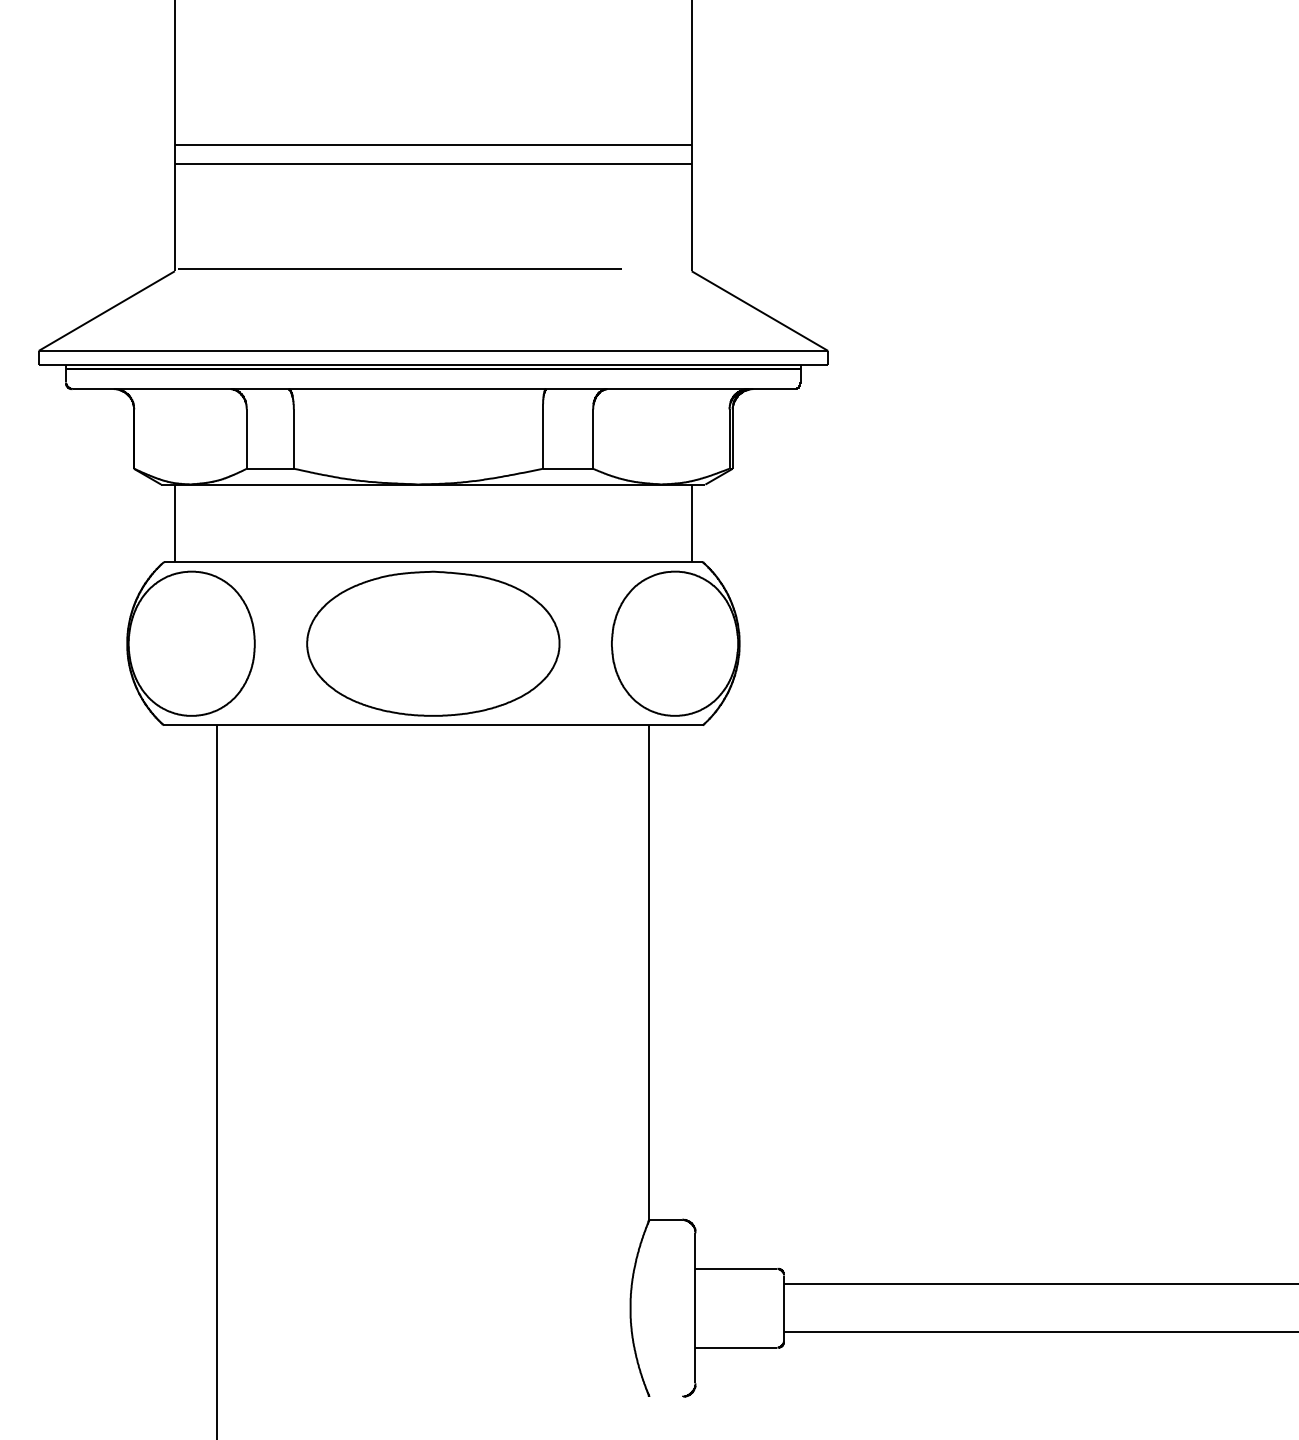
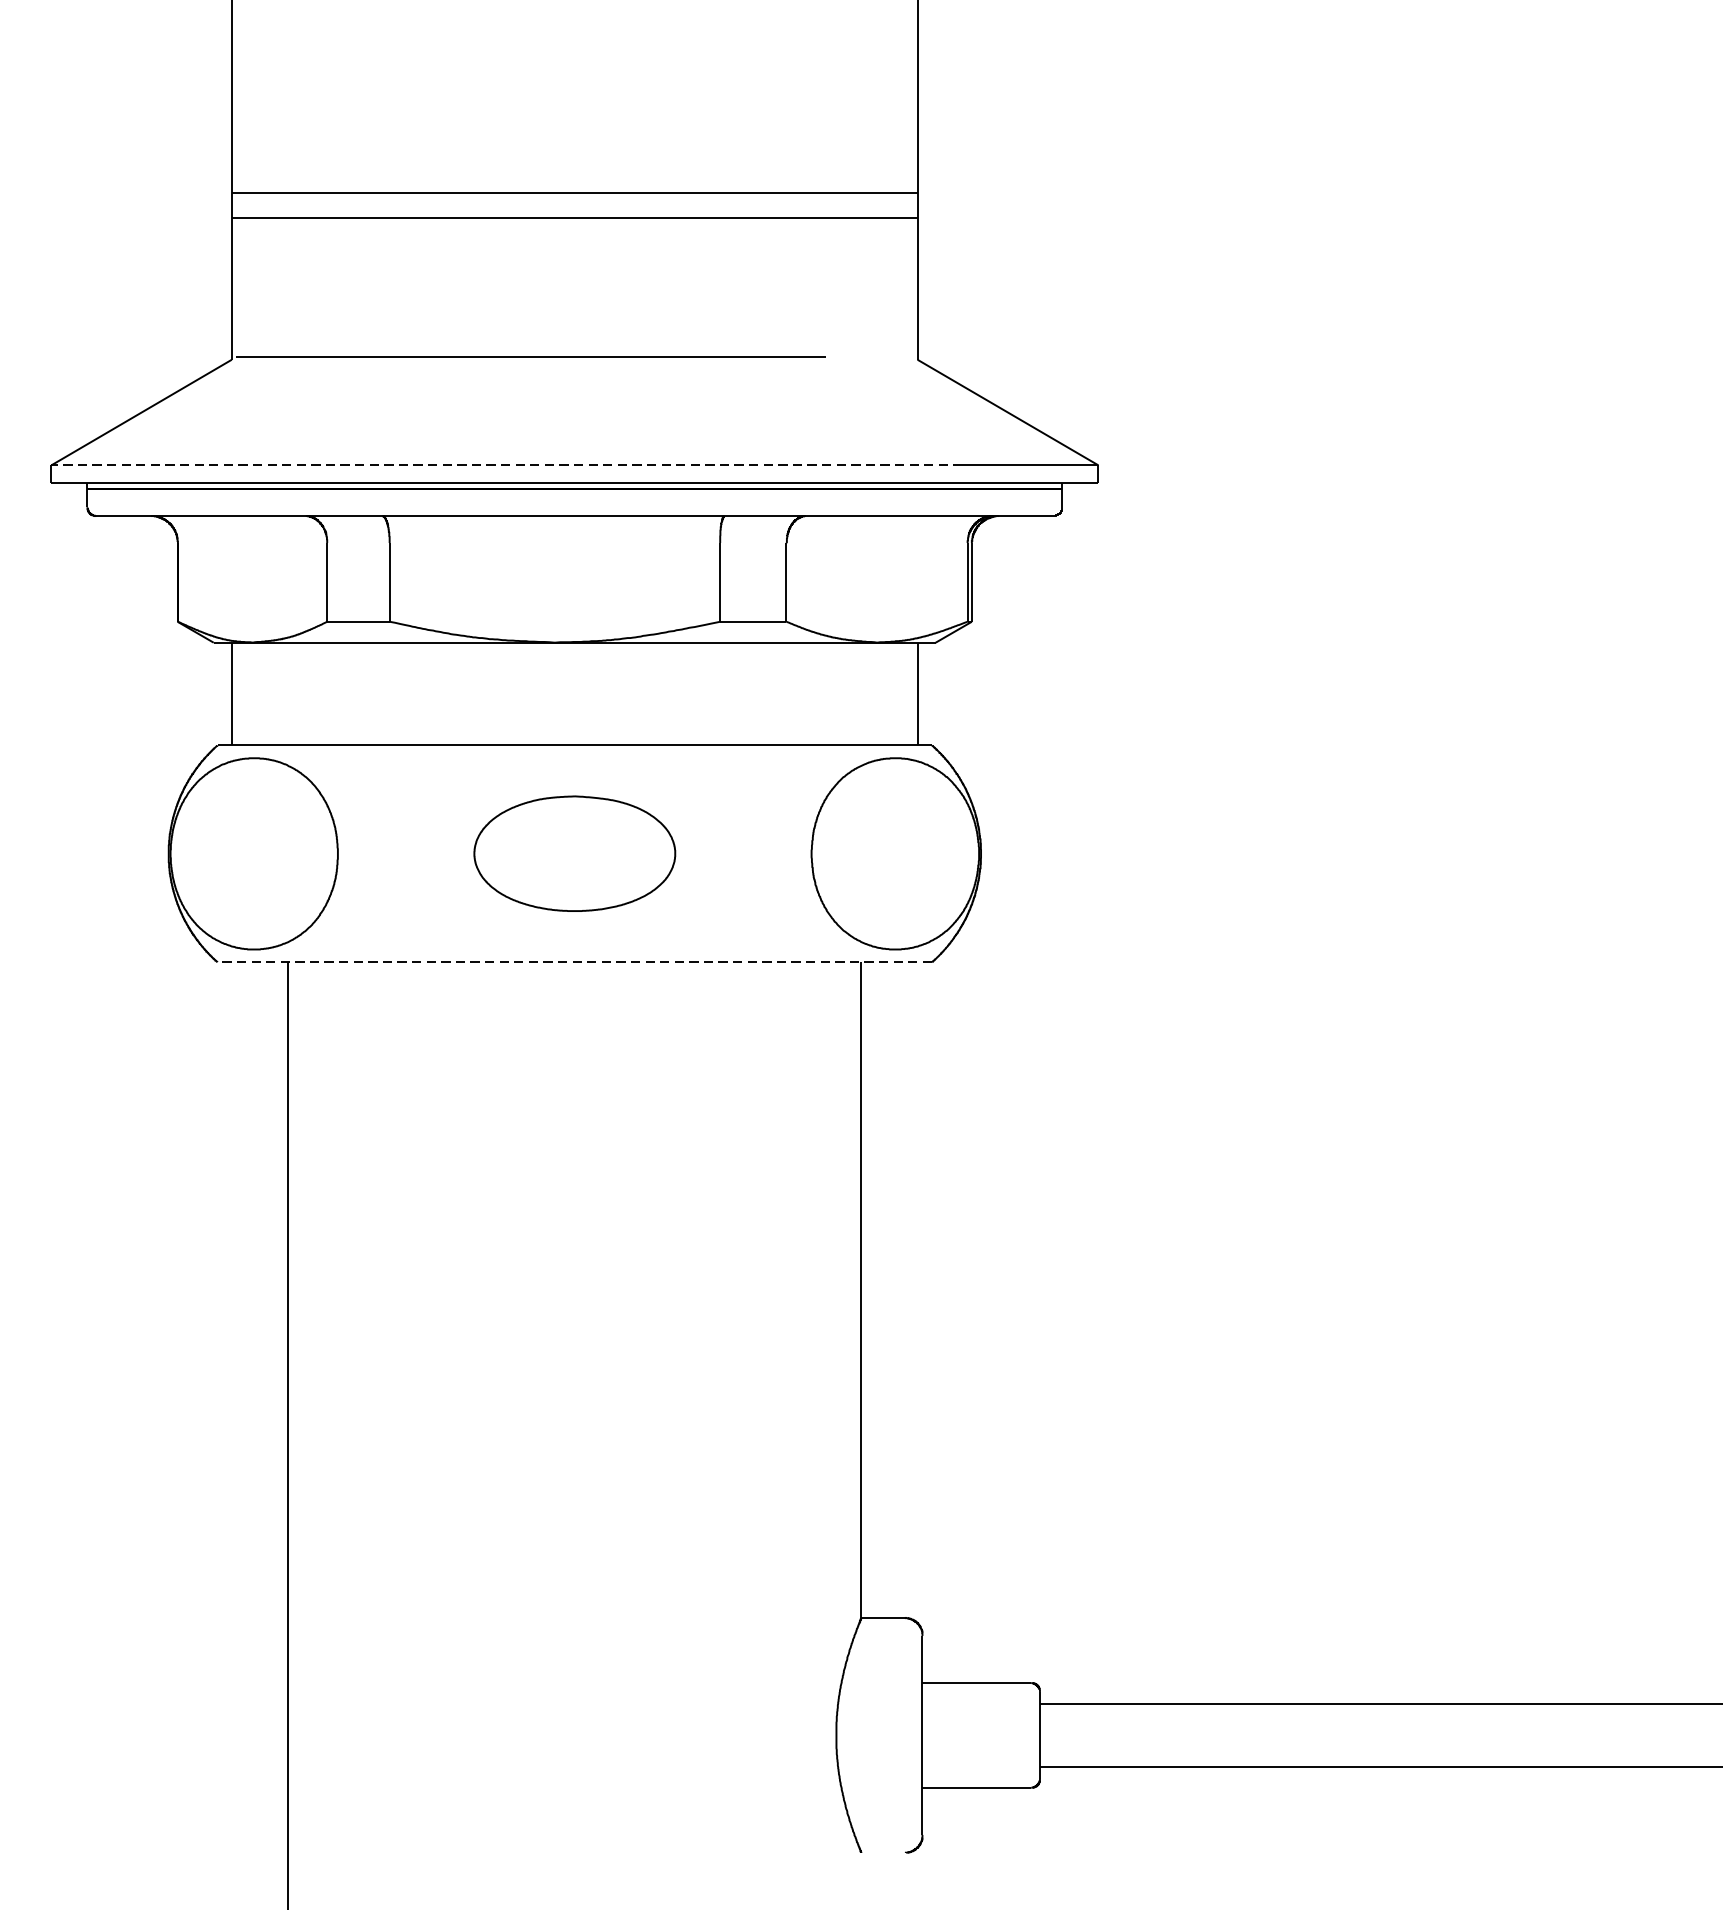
line: (381, 350) -> (505, 464), solid -> dashed
part: (433, 643) -> (574, 853), size x0.6
line: (432, 725) -> (573, 962), solid -> dashed

